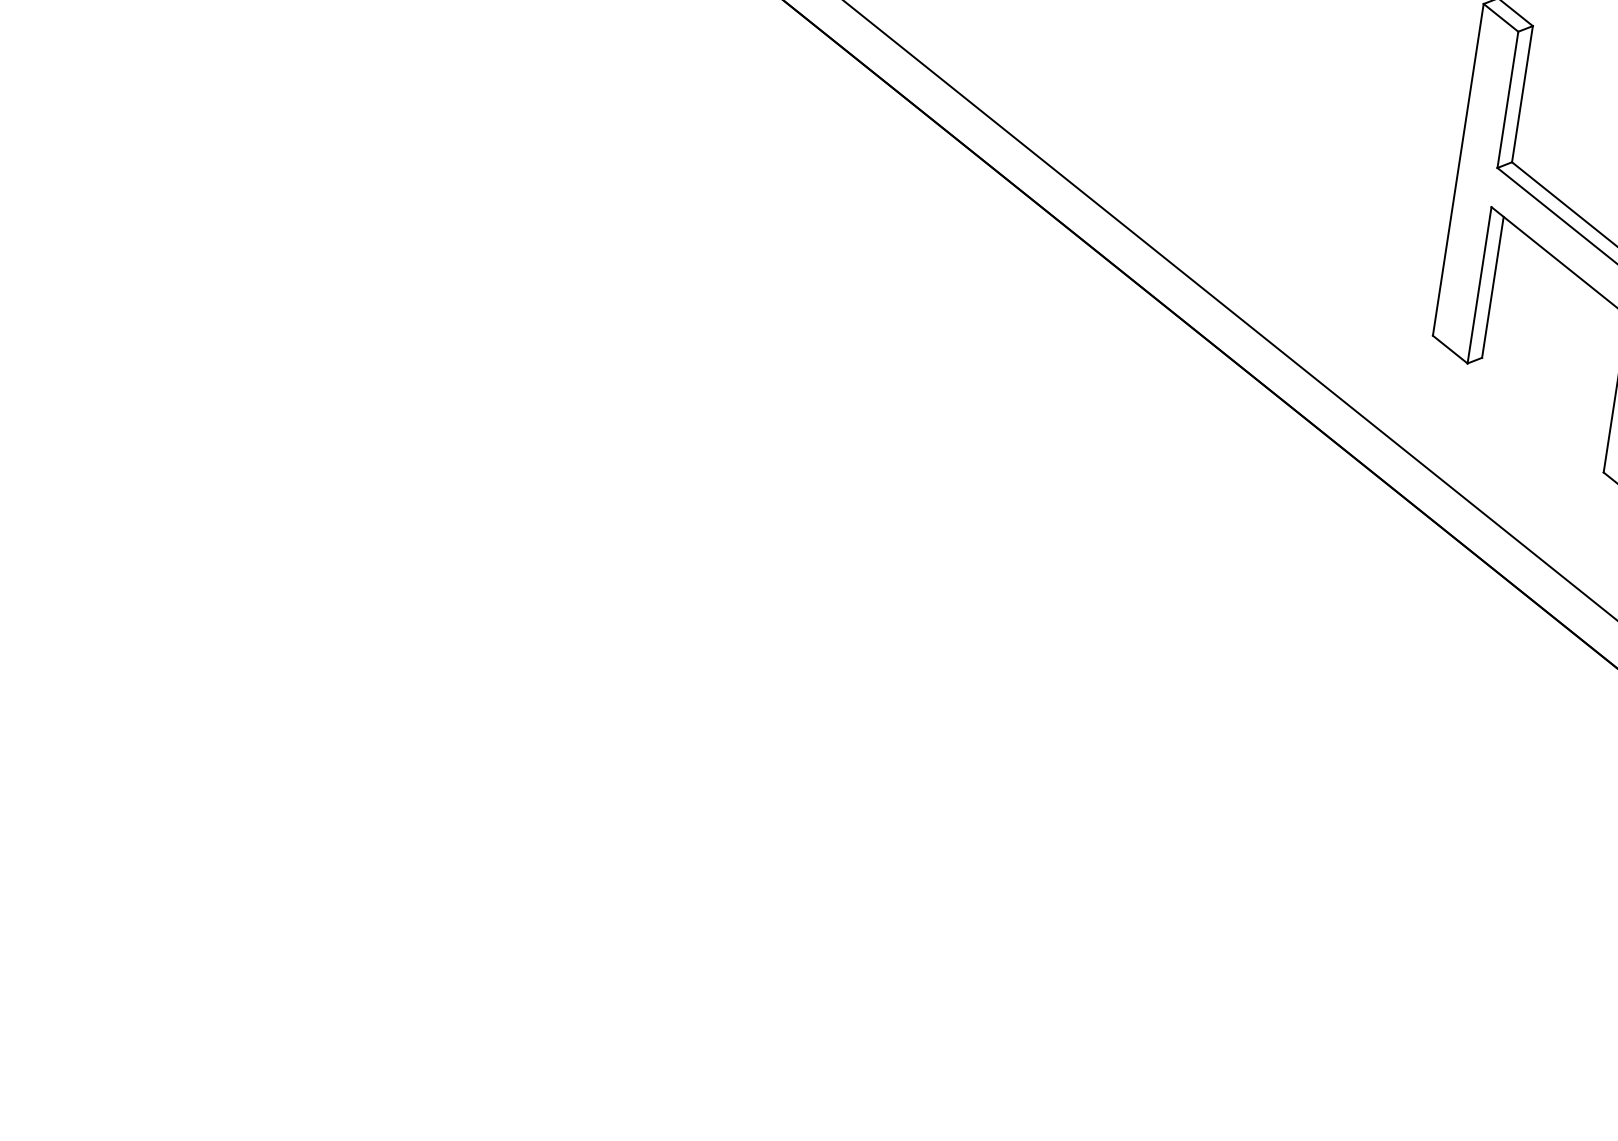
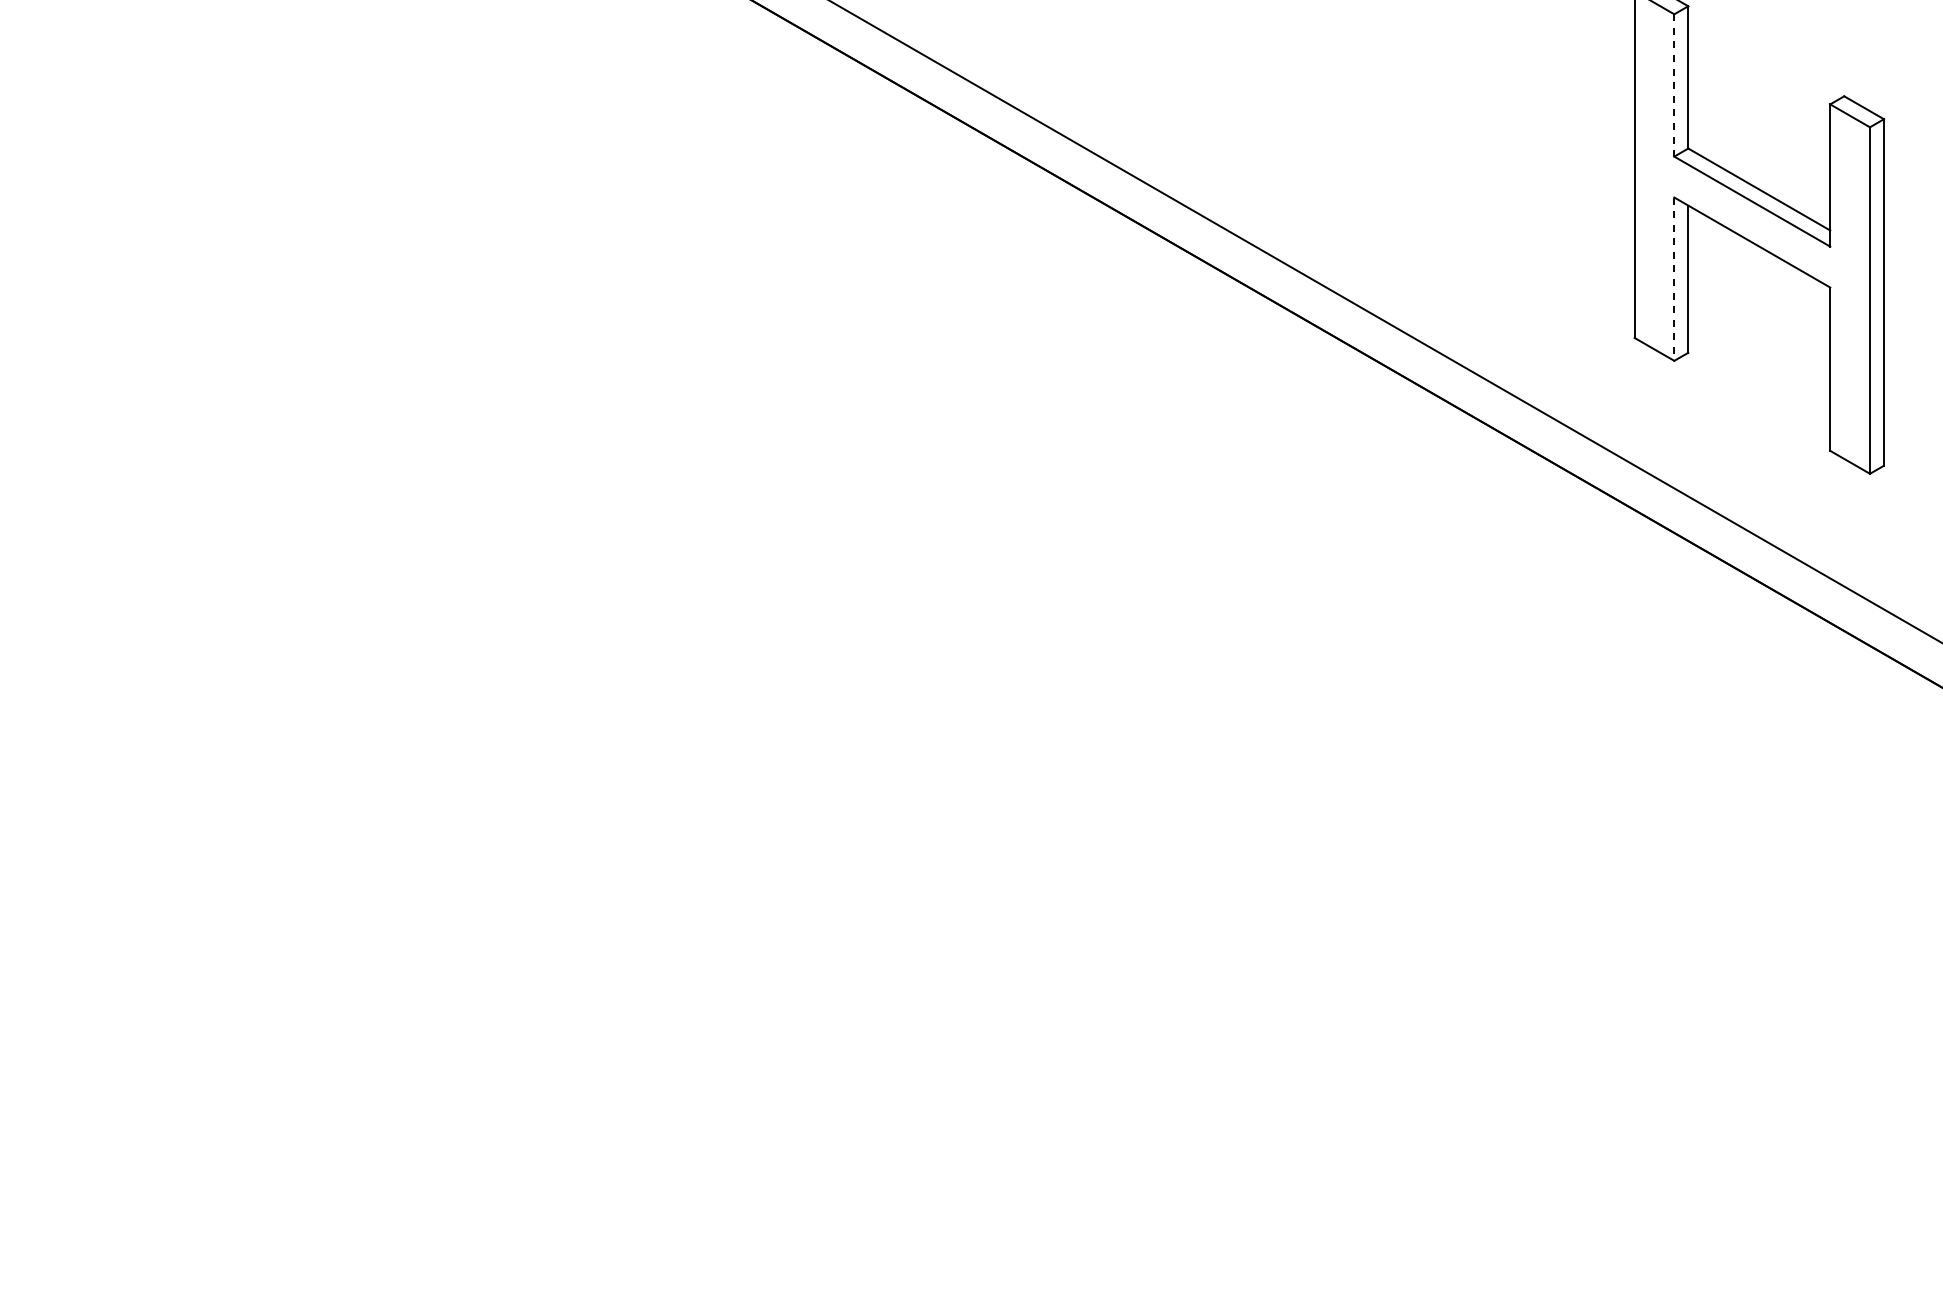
line: (1508, 99) -> (1674, 85), solid -> dashed
line: (1479, 285) -> (1674, 279), solid -> dashed

